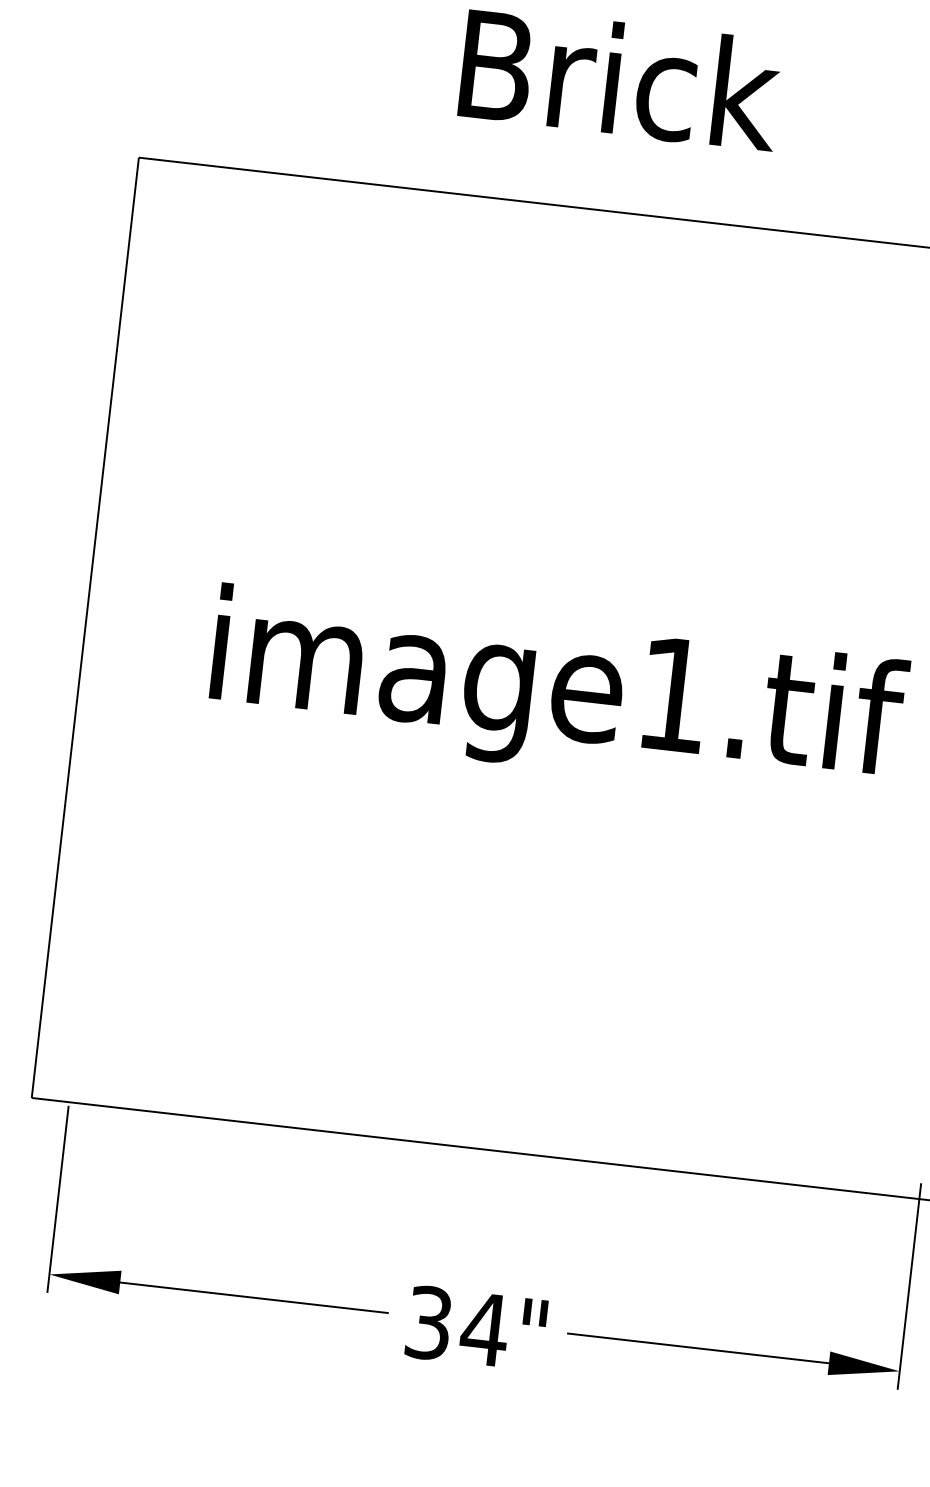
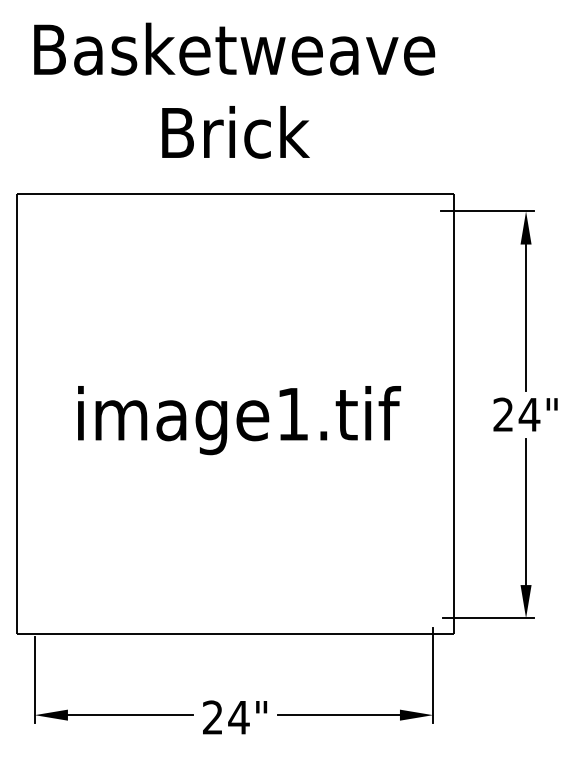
text: (428, 1322) -> (212, 717), 34" -> 24"

